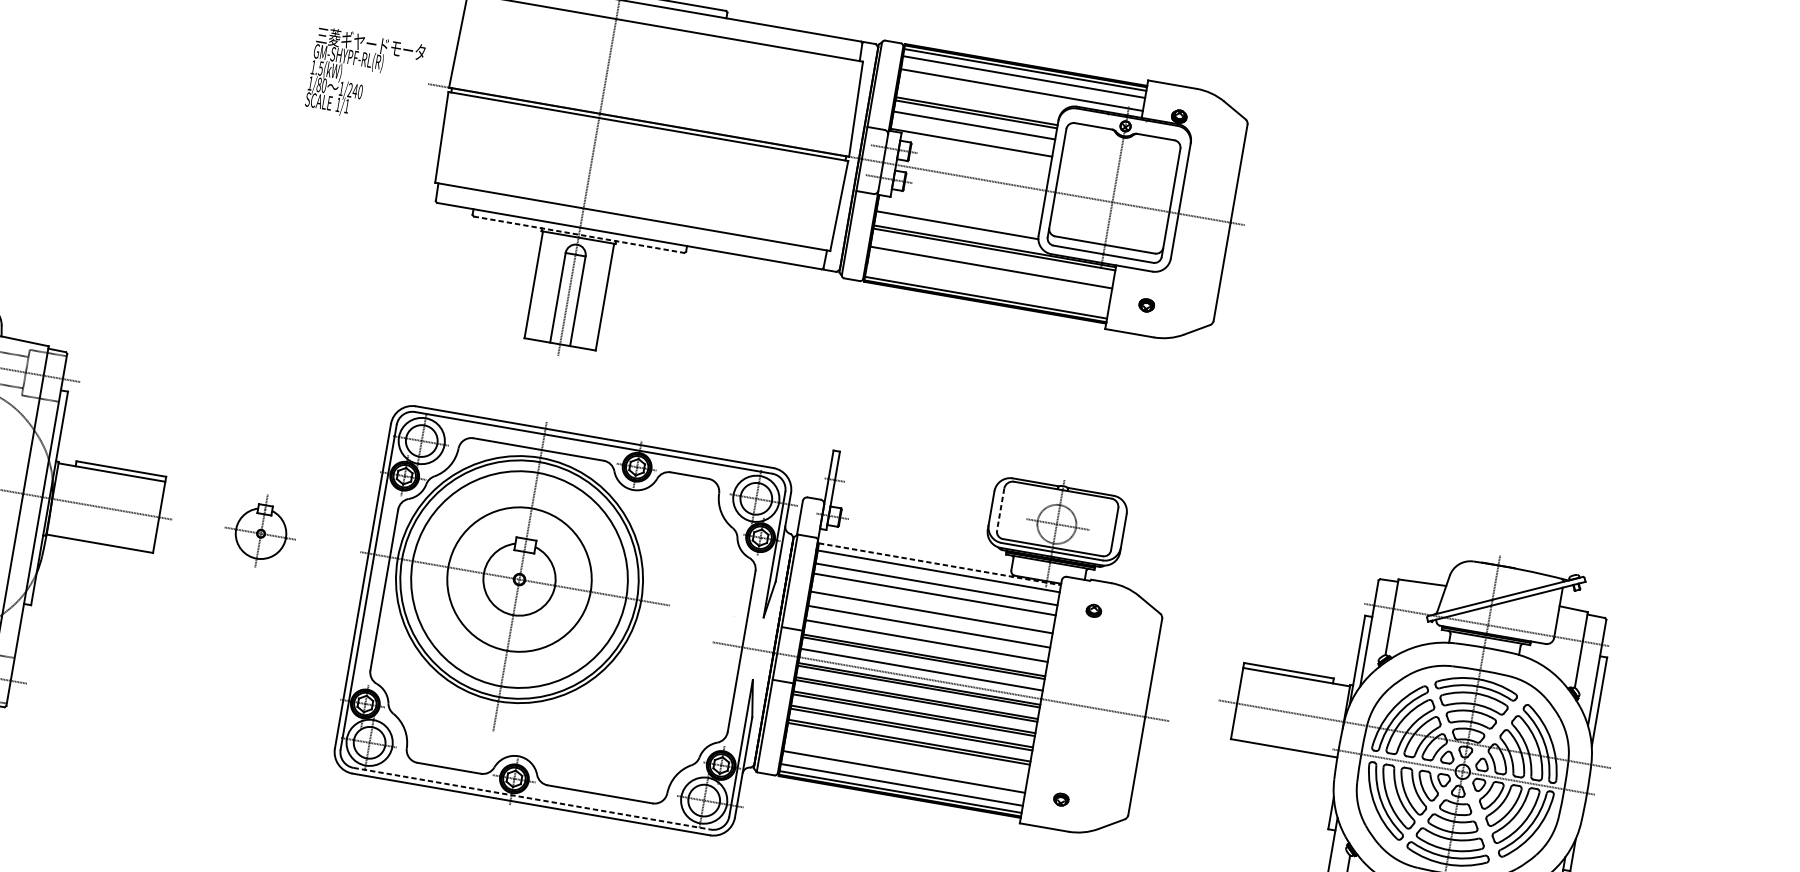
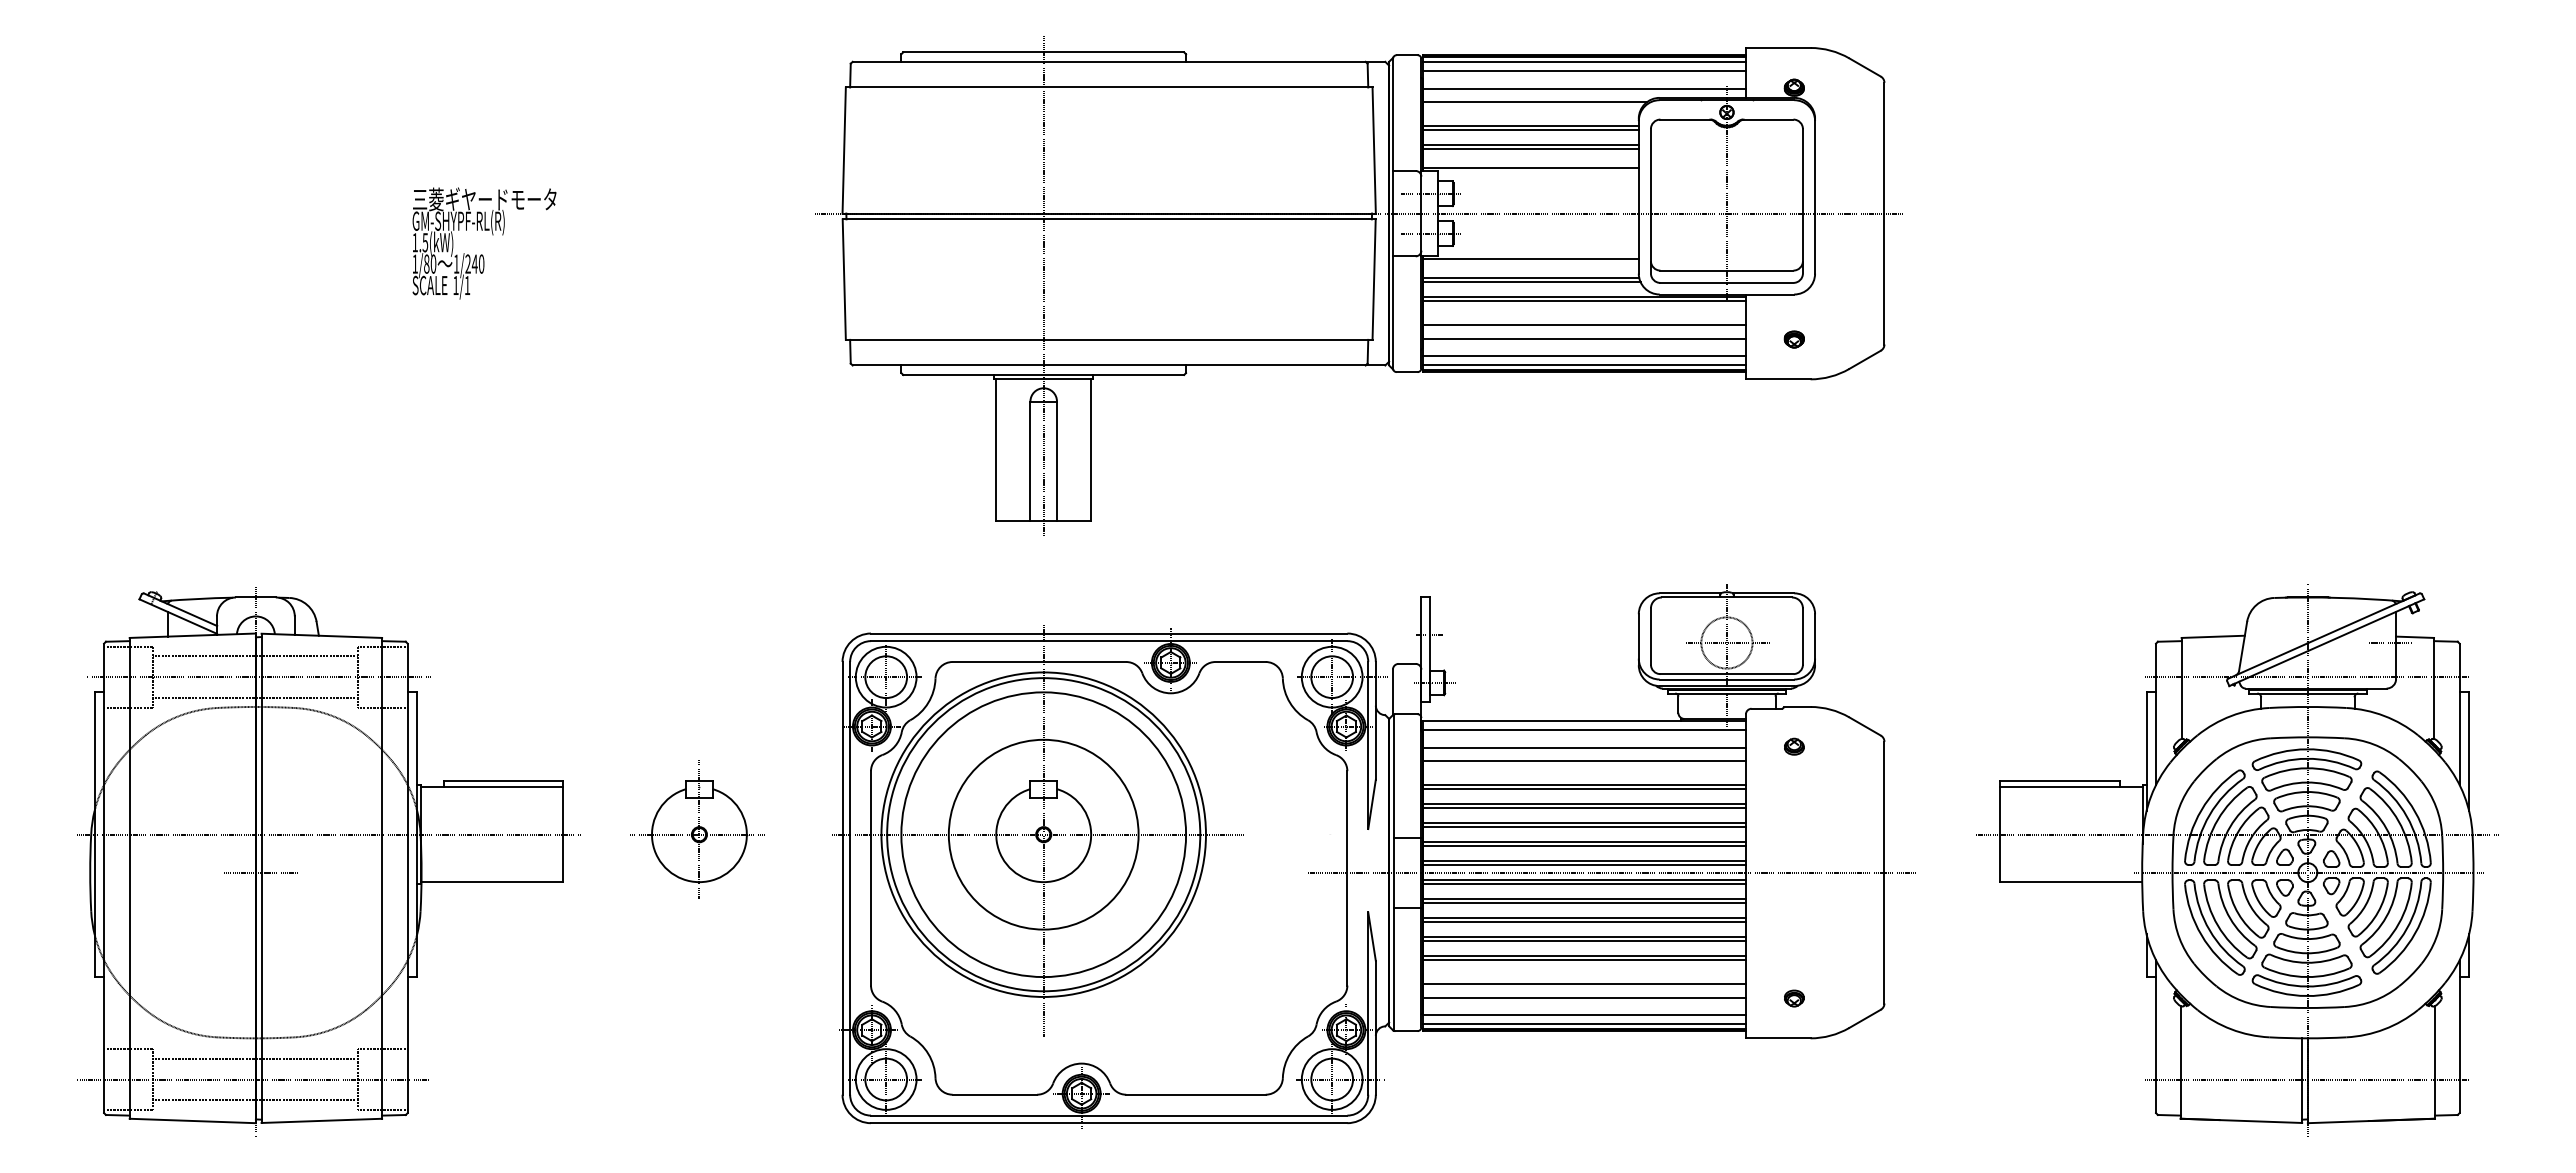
text: (365, 76) -> (484, 243), moved
line: (983, 94) -> (1535, 102), added
line: (974, 128) -> (1531, 149), added
line: (959, 211) -> (1530, 259), added
line: (956, 228) -> (1531, 282), added
line: (579, 234) -> (1044, 374), dashed -> solid
line: (989, 277) -> (1584, 338), added
line: (987, 290) -> (1584, 356), added
line: (1000, 510) -> (1650, 637), dashed -> solid
part: (260, 530) -> (697, 829), size x1.43
line: (940, 564) -> (1585, 720), dashed -> solid
line: (1554, 610) -> (2390, 643), added
line: (931, 615) -> (1584, 789), added
line: (928, 630) -> (1584, 808), added
line: (926, 644) -> (1584, 827), added
line: (921, 672) -> (1584, 864), added
line: (905, 762) -> (1584, 984), added
line: (532, 798) -> (1109, 1115), dashed -> solid

